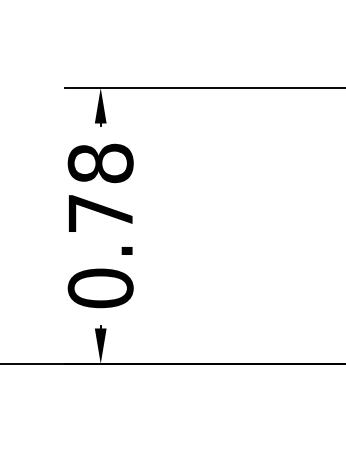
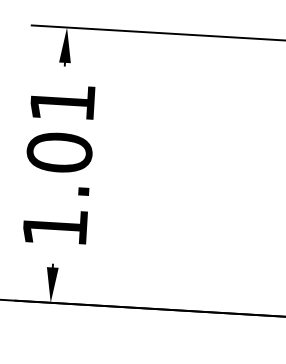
text: (100, 225) -> (58, 164), 0.78 -> 1.01

